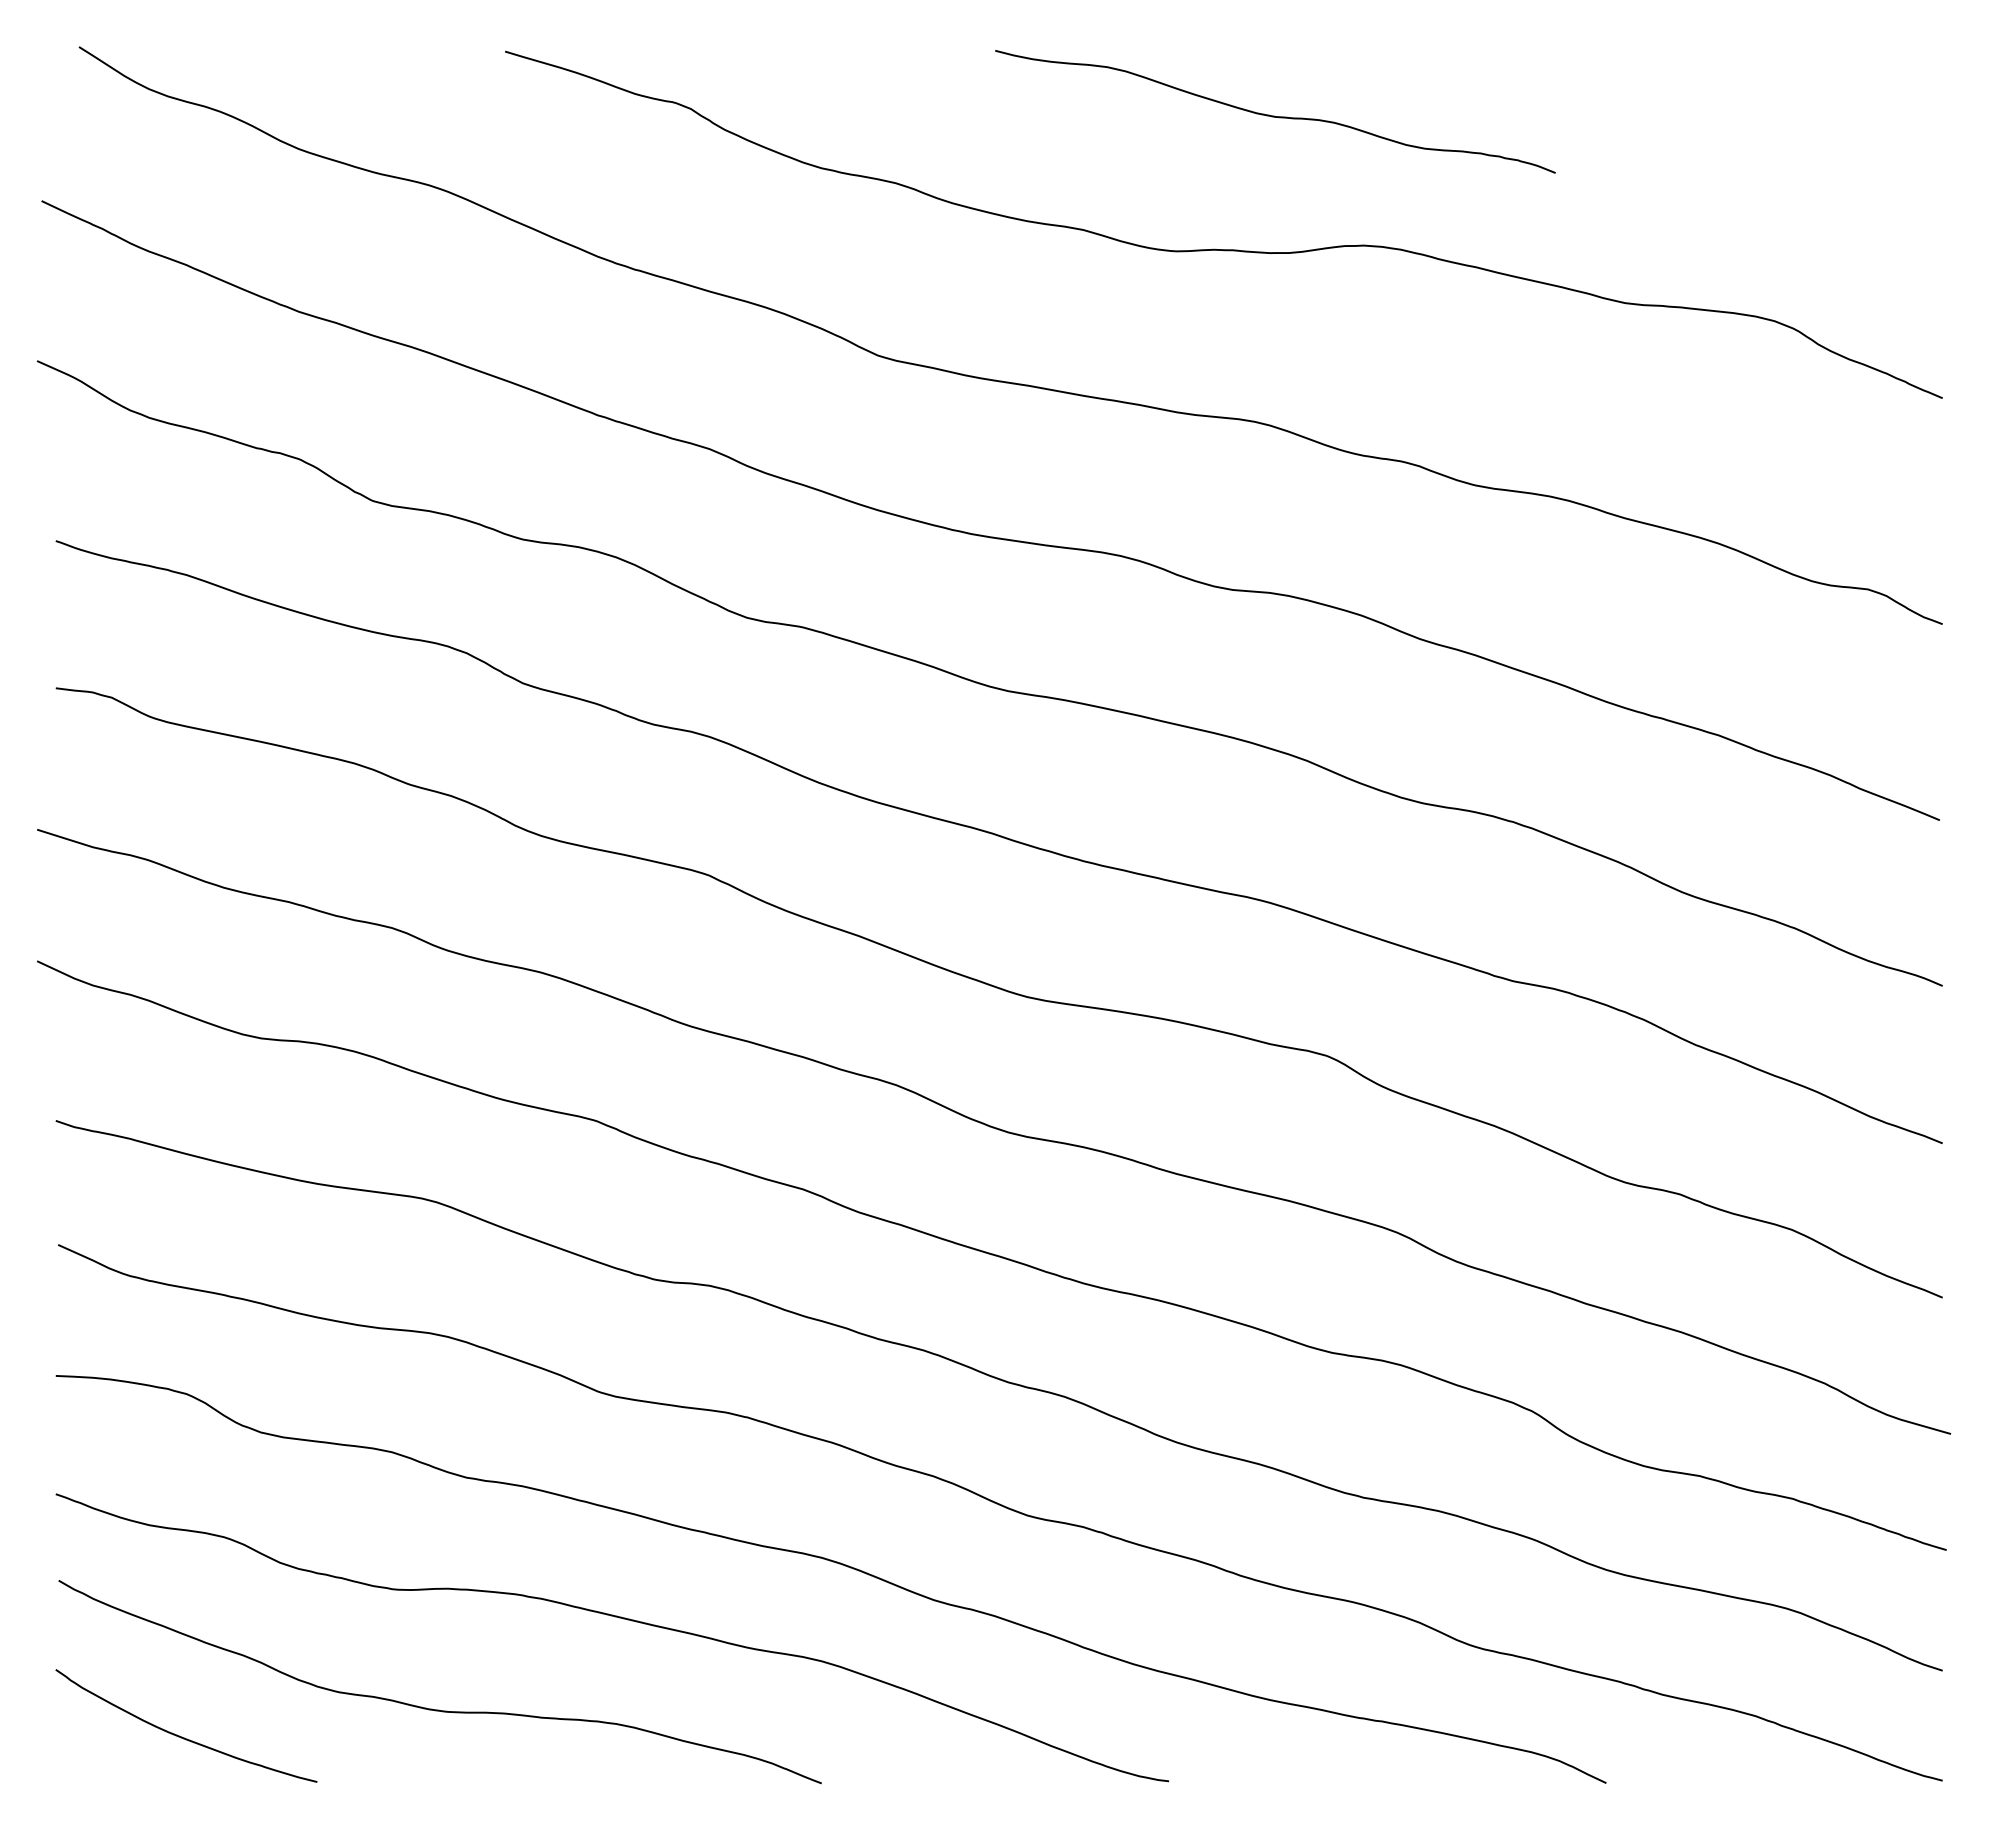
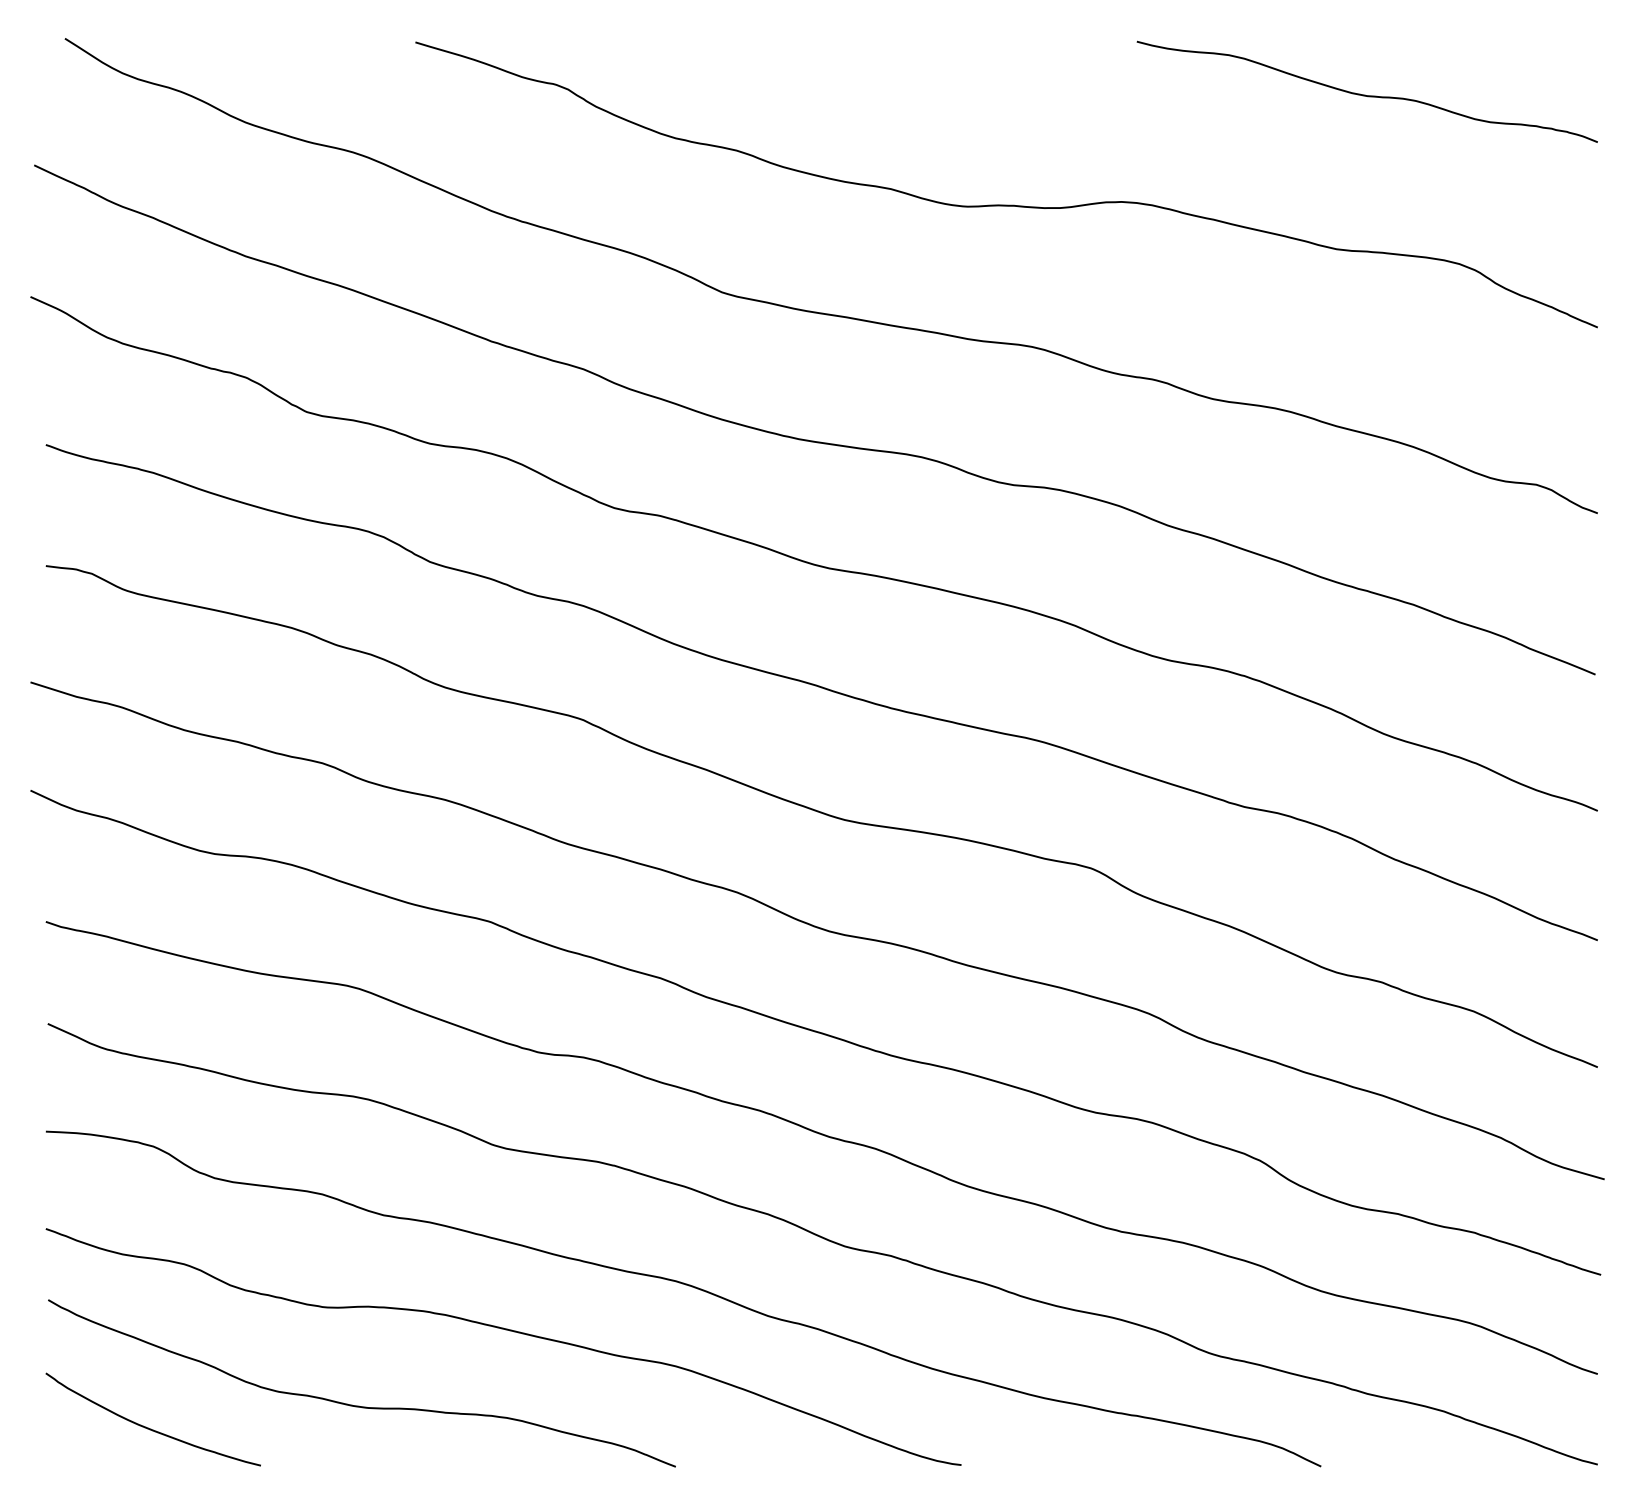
curve: (1274, 115) -> (1366, 94), moved

